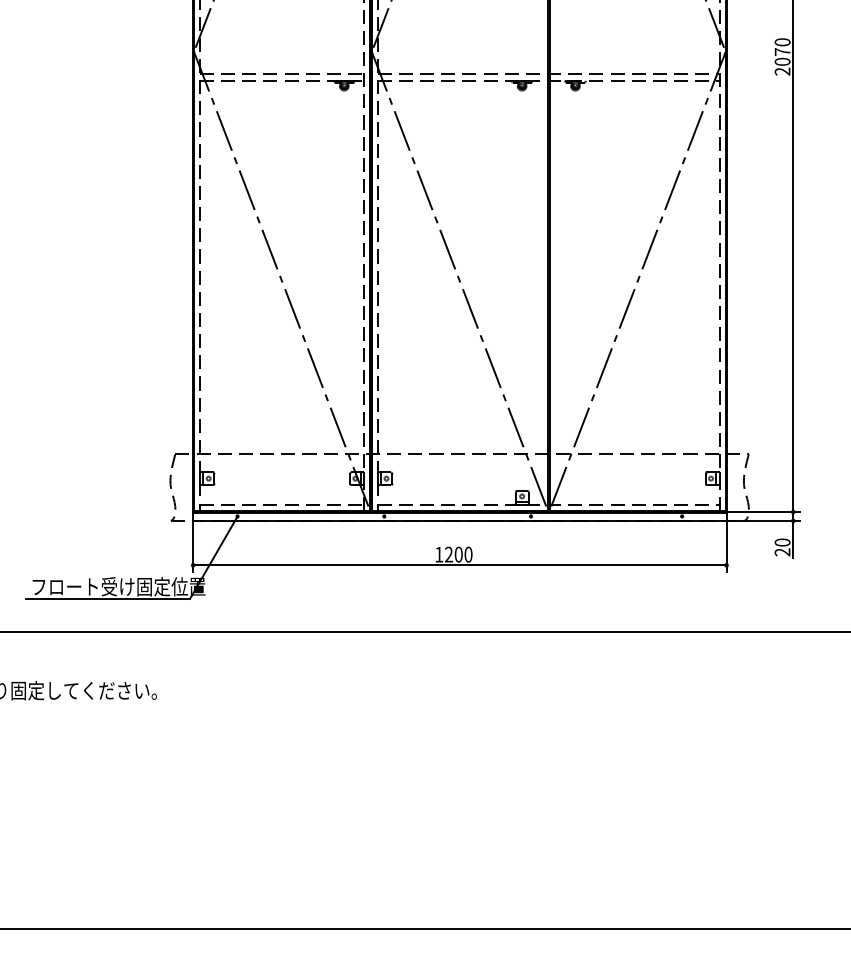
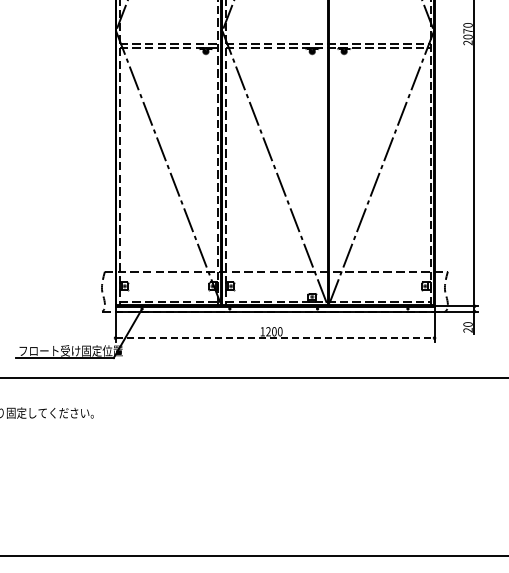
line: (460, 565) -> (275, 338), solid -> dashed

